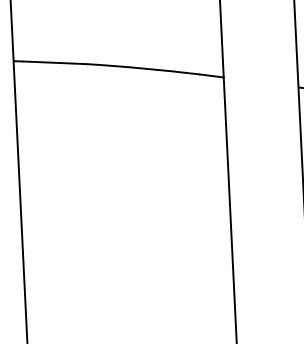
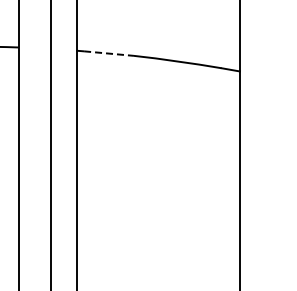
line: (55, 62) -> (109, 53), solid -> dashed

